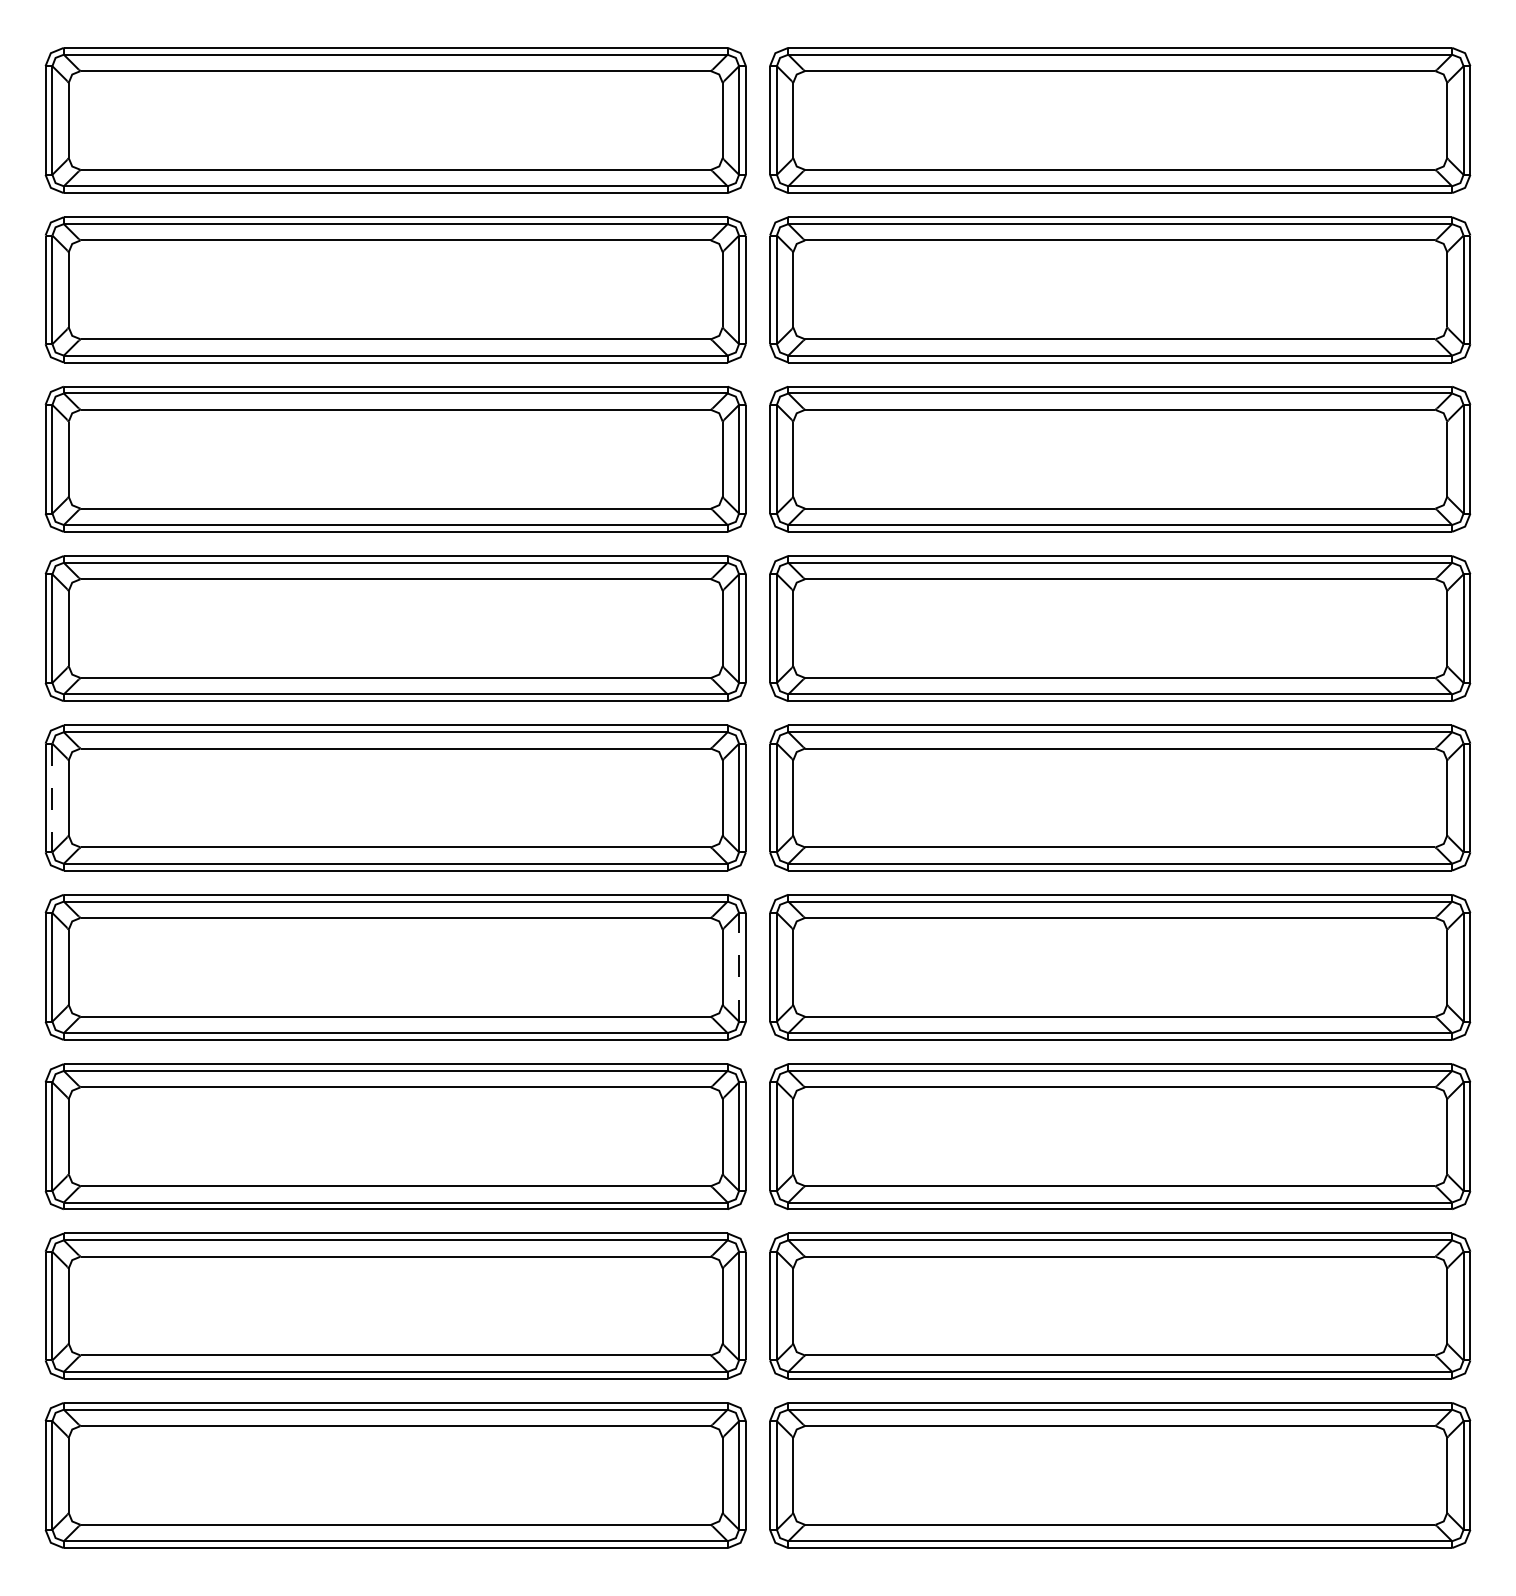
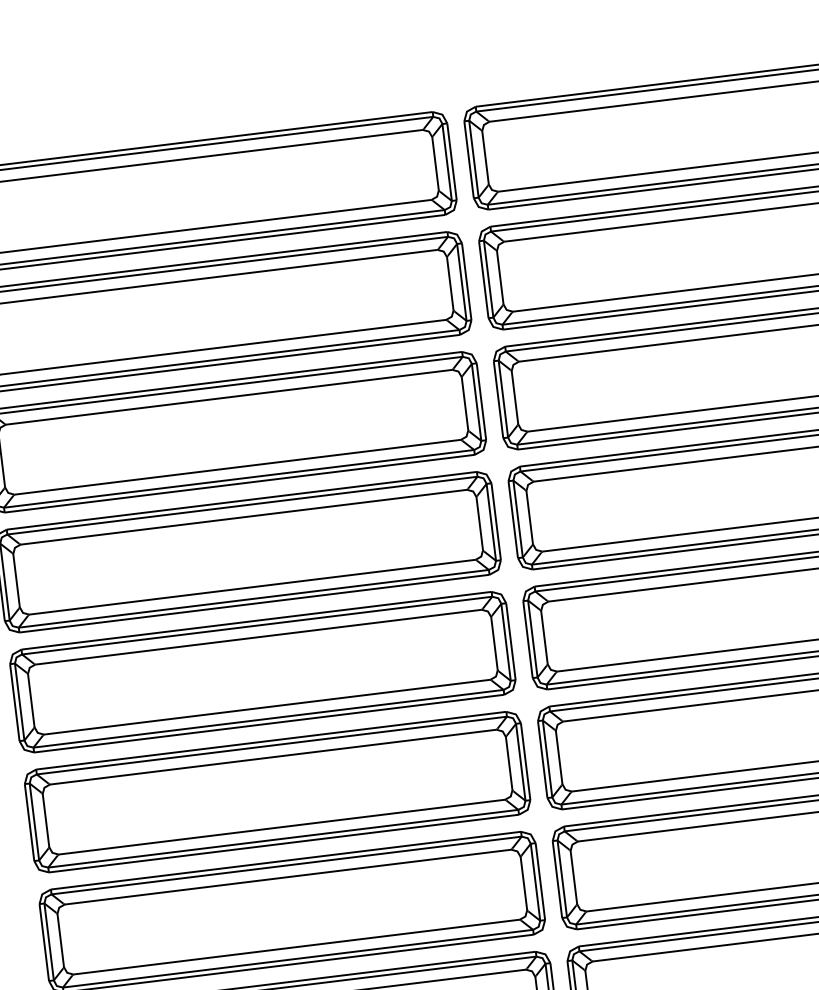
line: (52, 798) -> (19, 702), dashed -> solid
line: (739, 966) -> (521, 761), dashed -> solid

